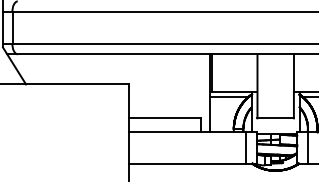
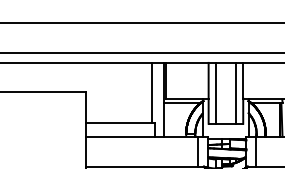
line: (197, 85) -> (151, 92), added
line: (265, 86) -> (216, 93), added
line: (286, 86) -> (236, 93), added

